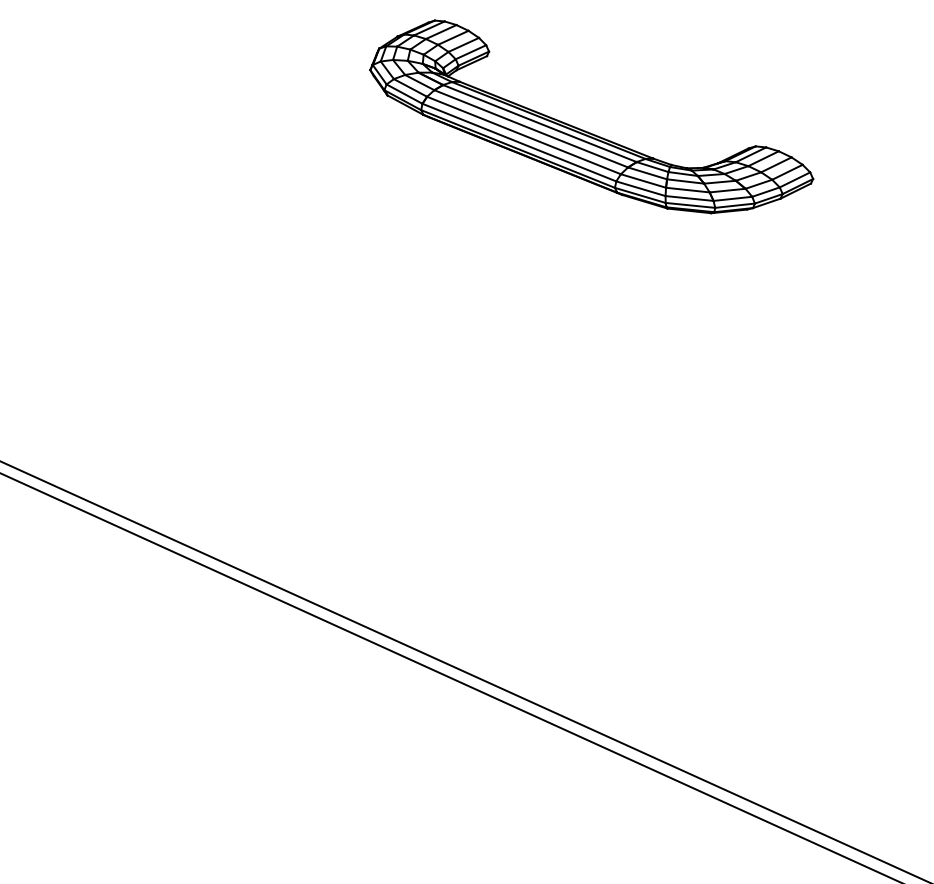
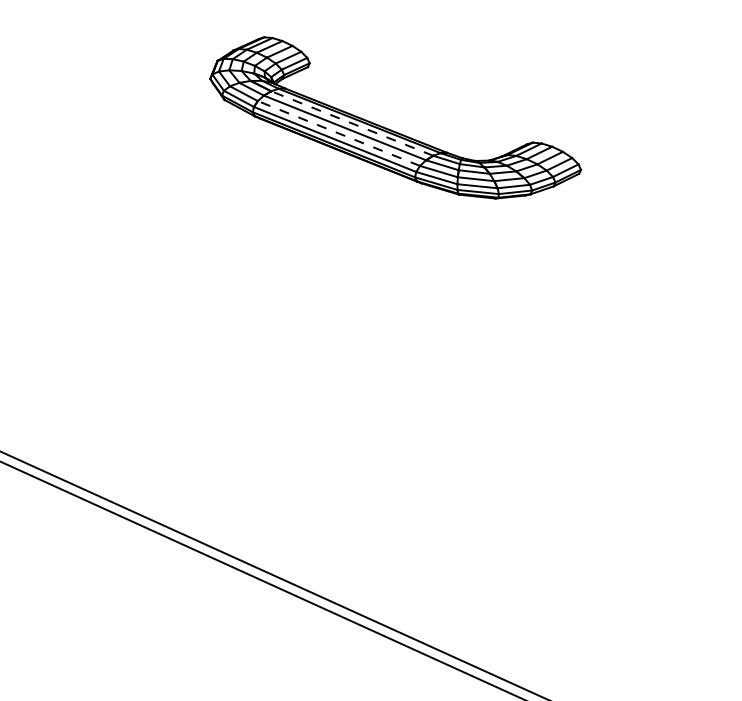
line: (539, 123) -> (351, 123), solid -> dashed
line: (523, 135) -> (338, 133), solid -> dashed

